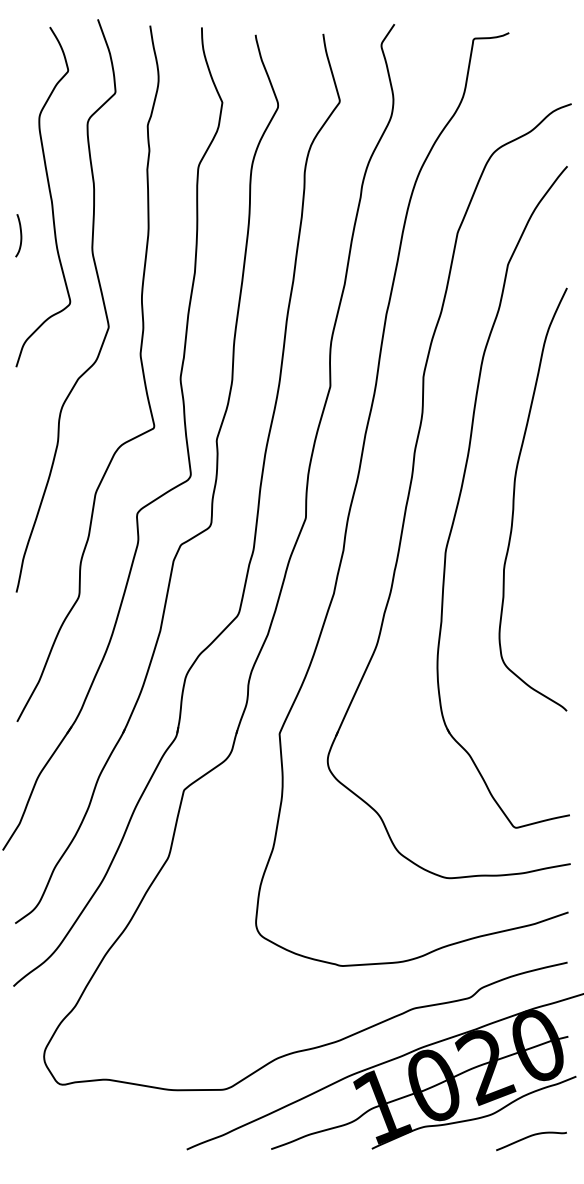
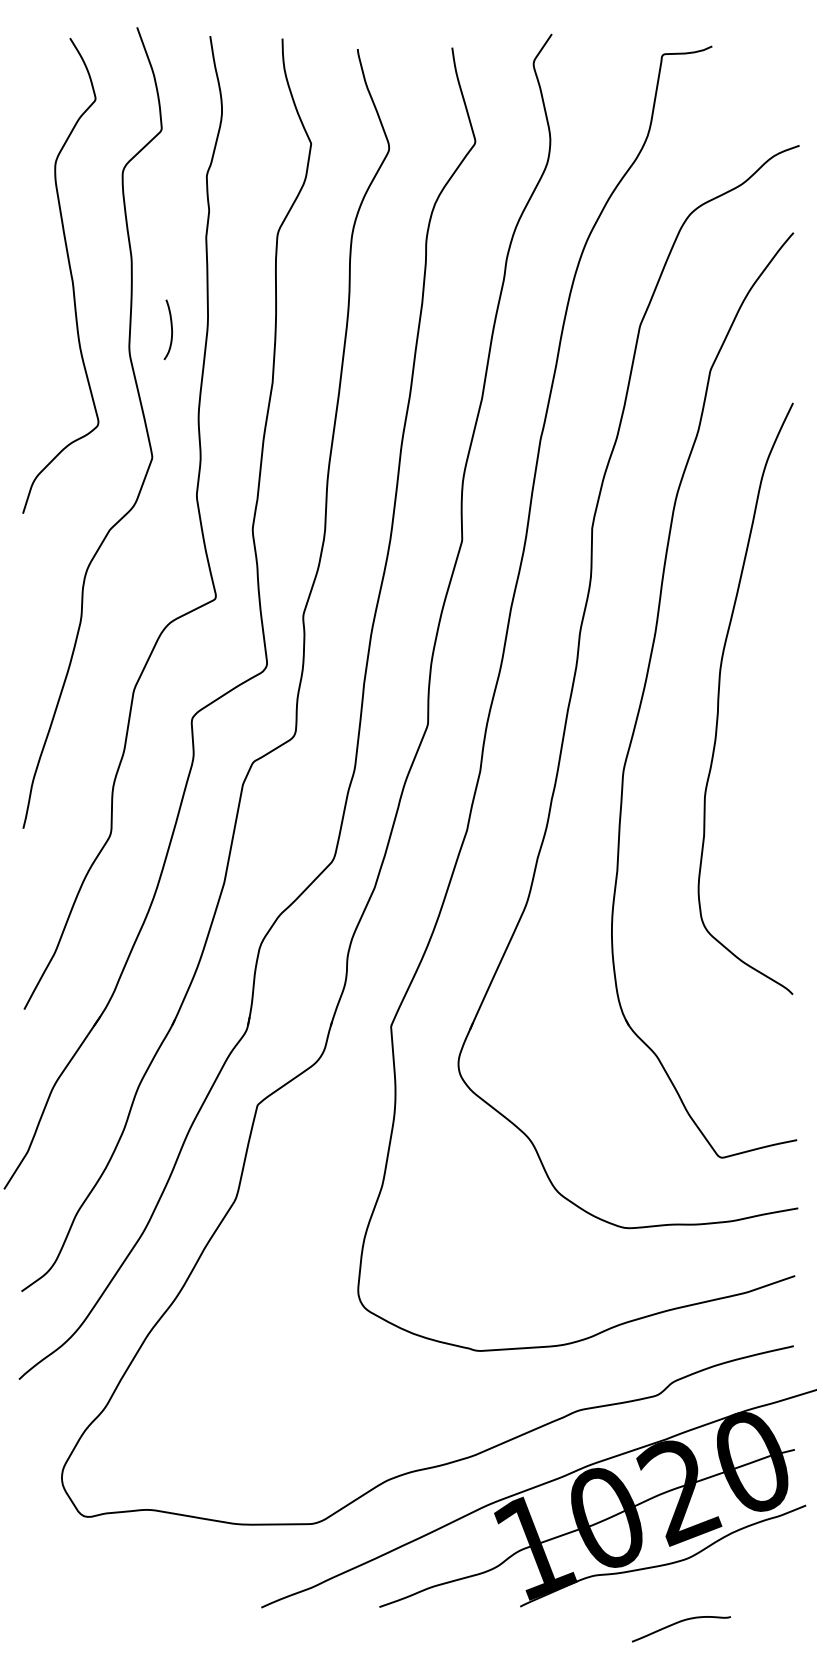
curve: (20, 235) -> (171, 329), moved
curve: (529, 1137) -> (678, 1623), moved

